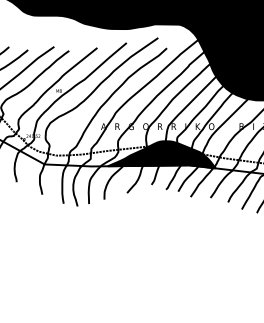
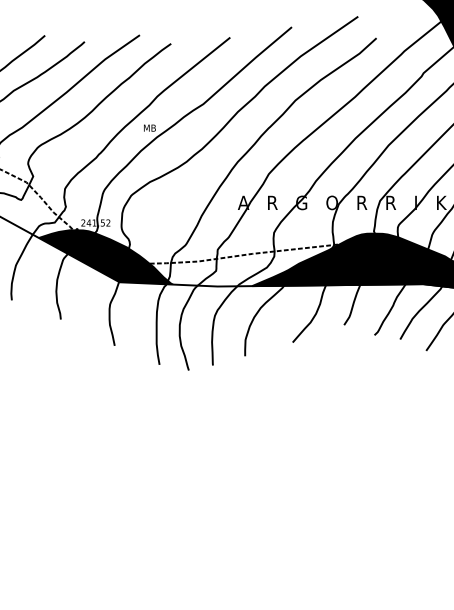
fill: (37, 152) -> (104, 257), added

